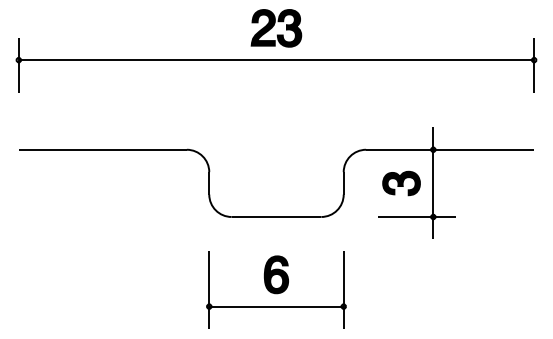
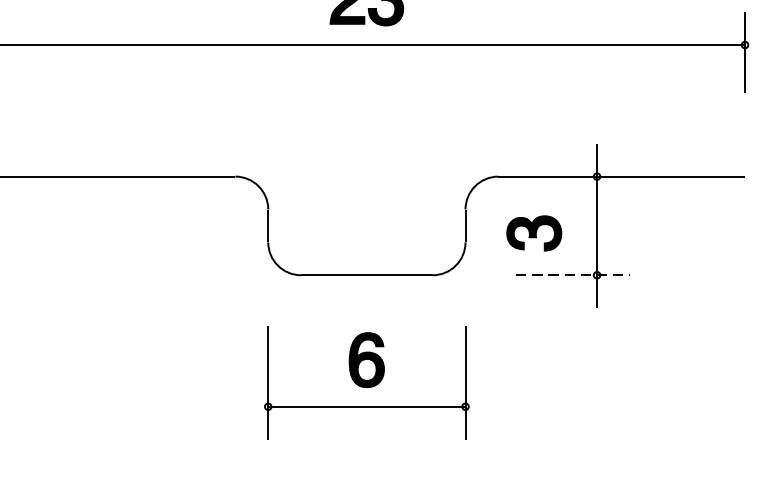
part: (401, 183) -> (534, 233), moved
line: (416, 216) -> (572, 274), solid -> dashed

